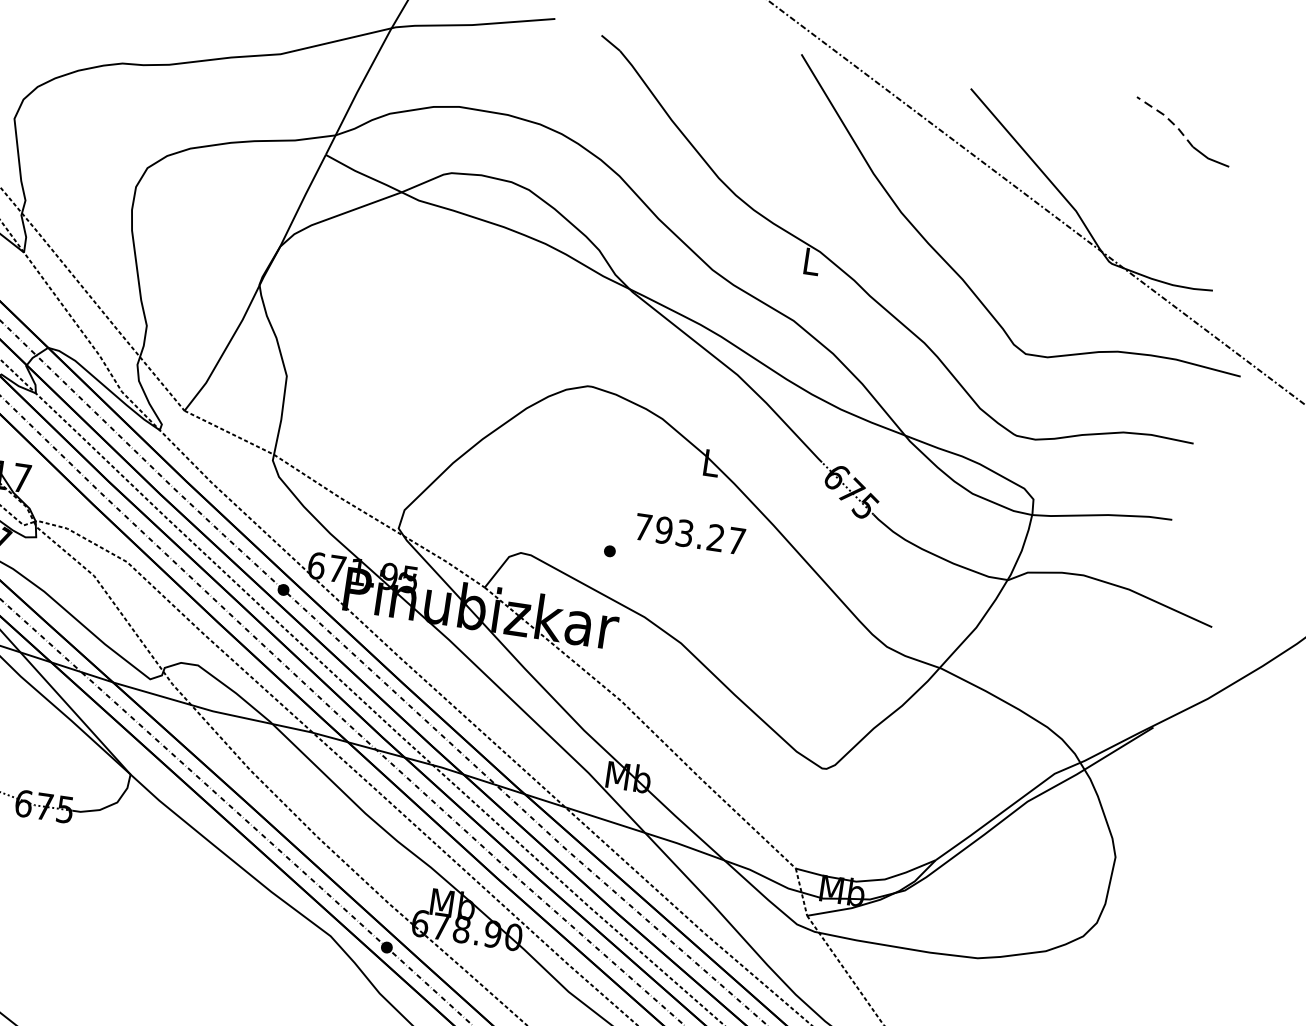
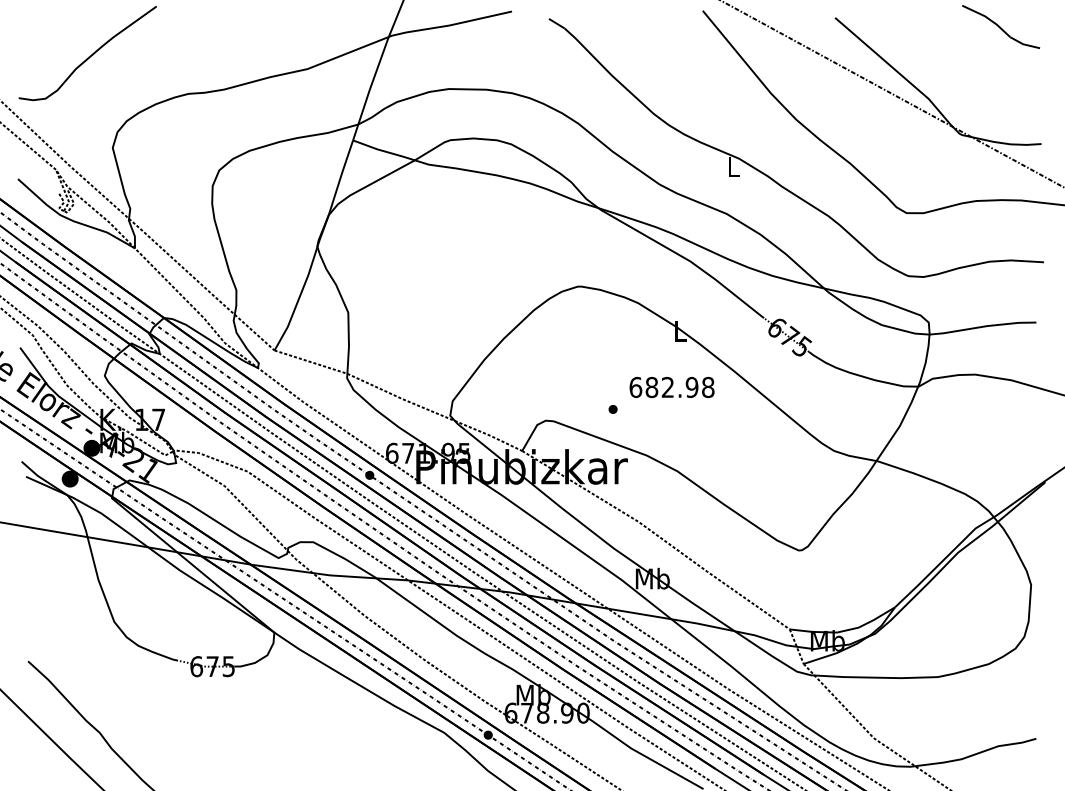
line: (1168, 118) -> (988, 18), dashed -> solid
text: (689, 534) -> (671, 387), 793.27 -> 682.98

